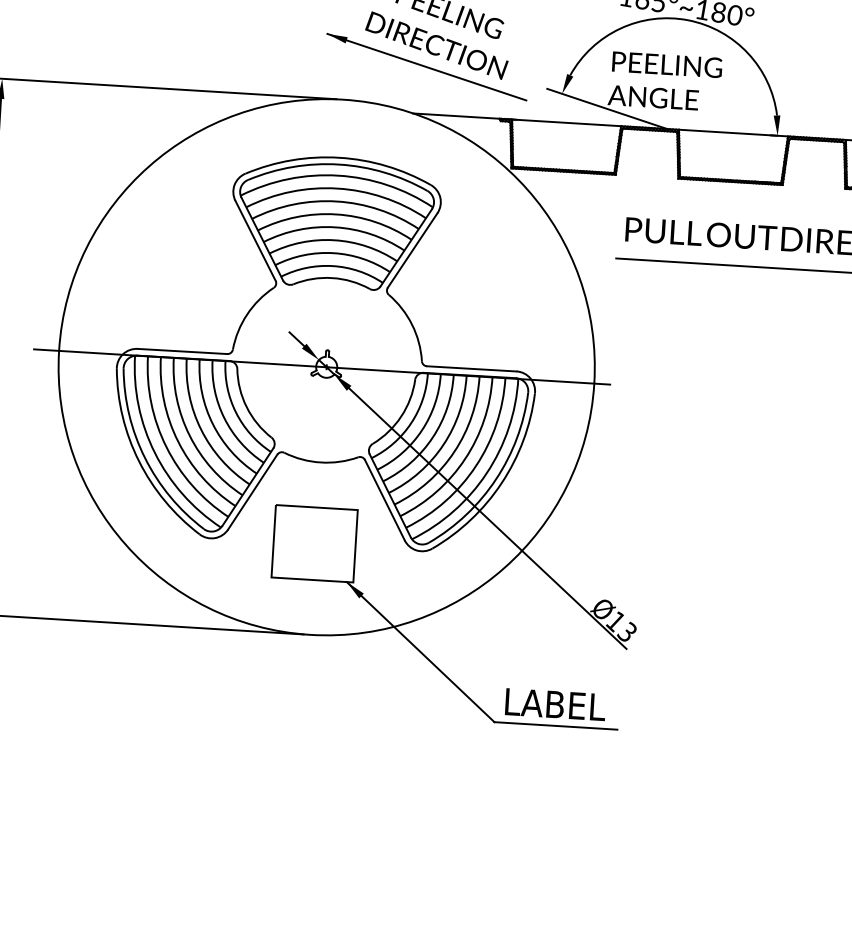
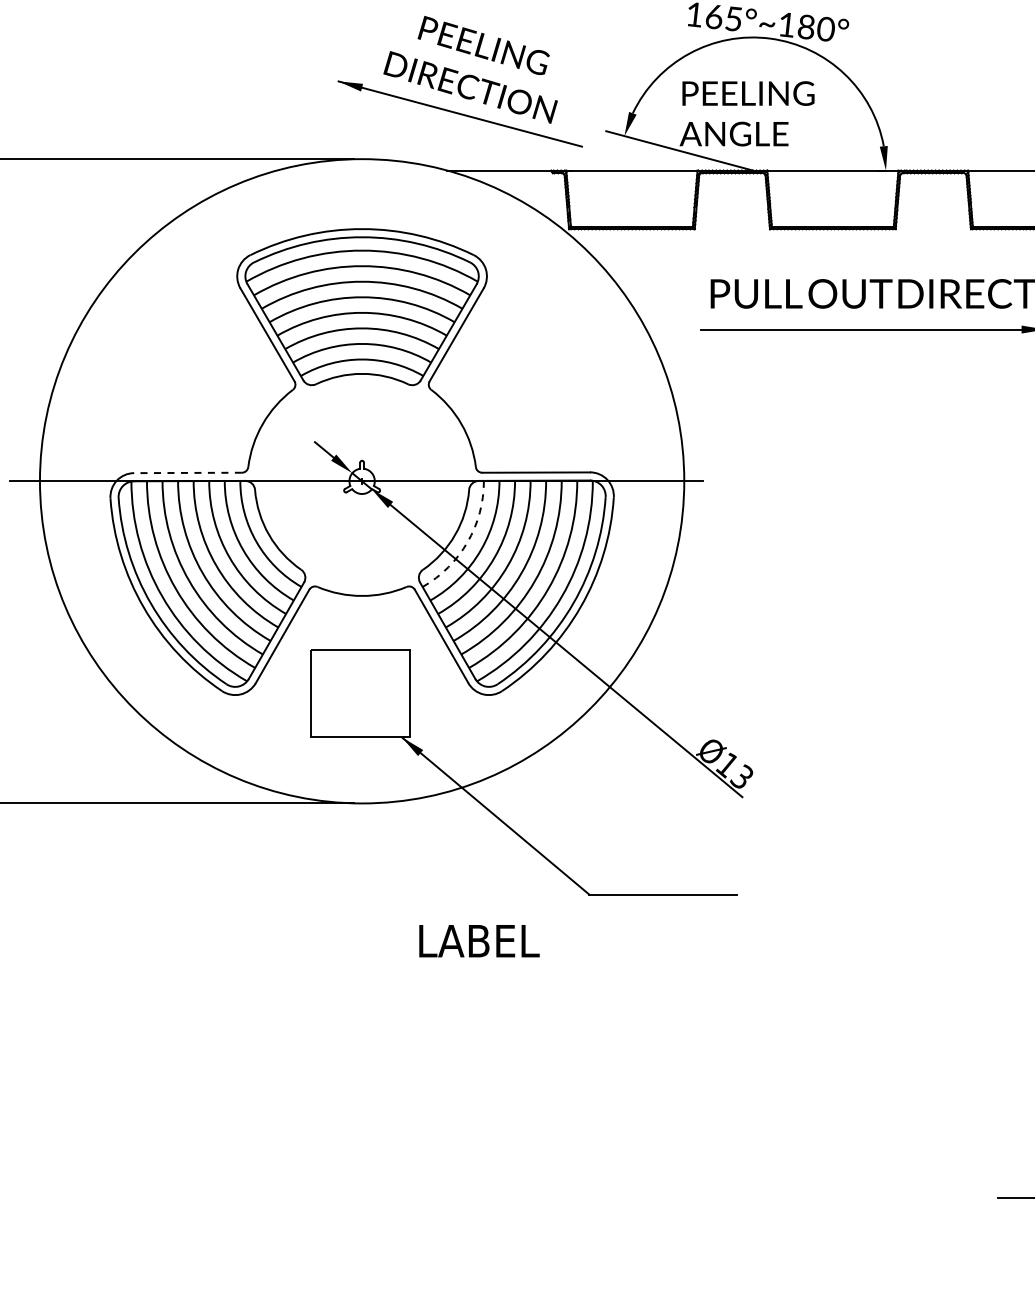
line: (182, 351) -> (188, 472), solid -> dashed
arc: (411, 423) -> (467, 542), solid -> dashed
text: (555, 704) -> (479, 941), moved

